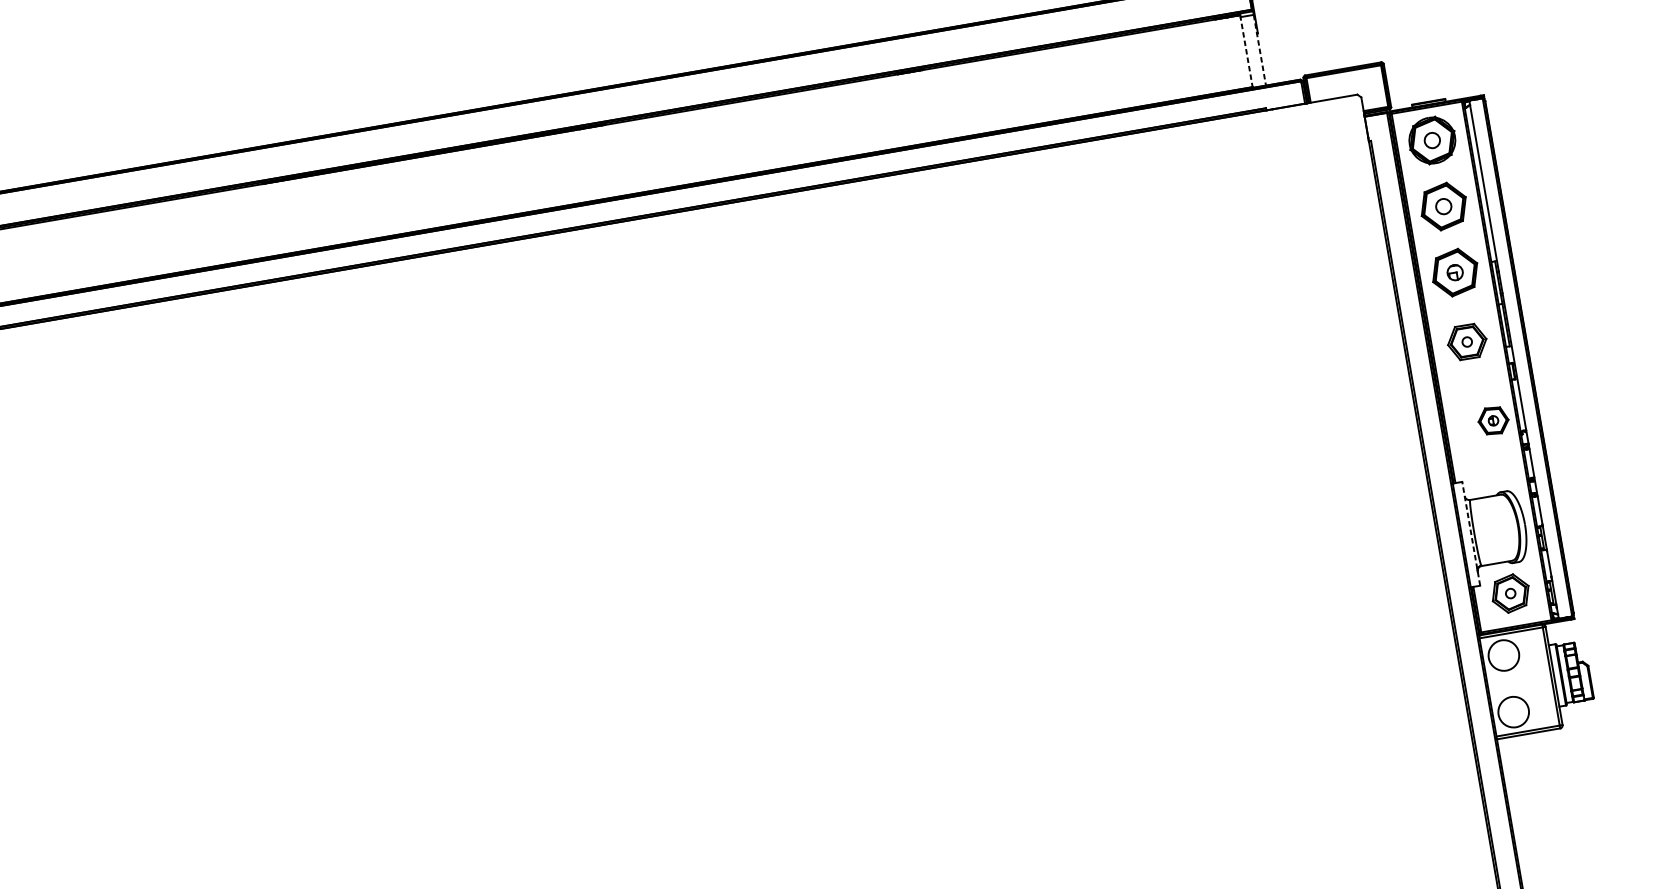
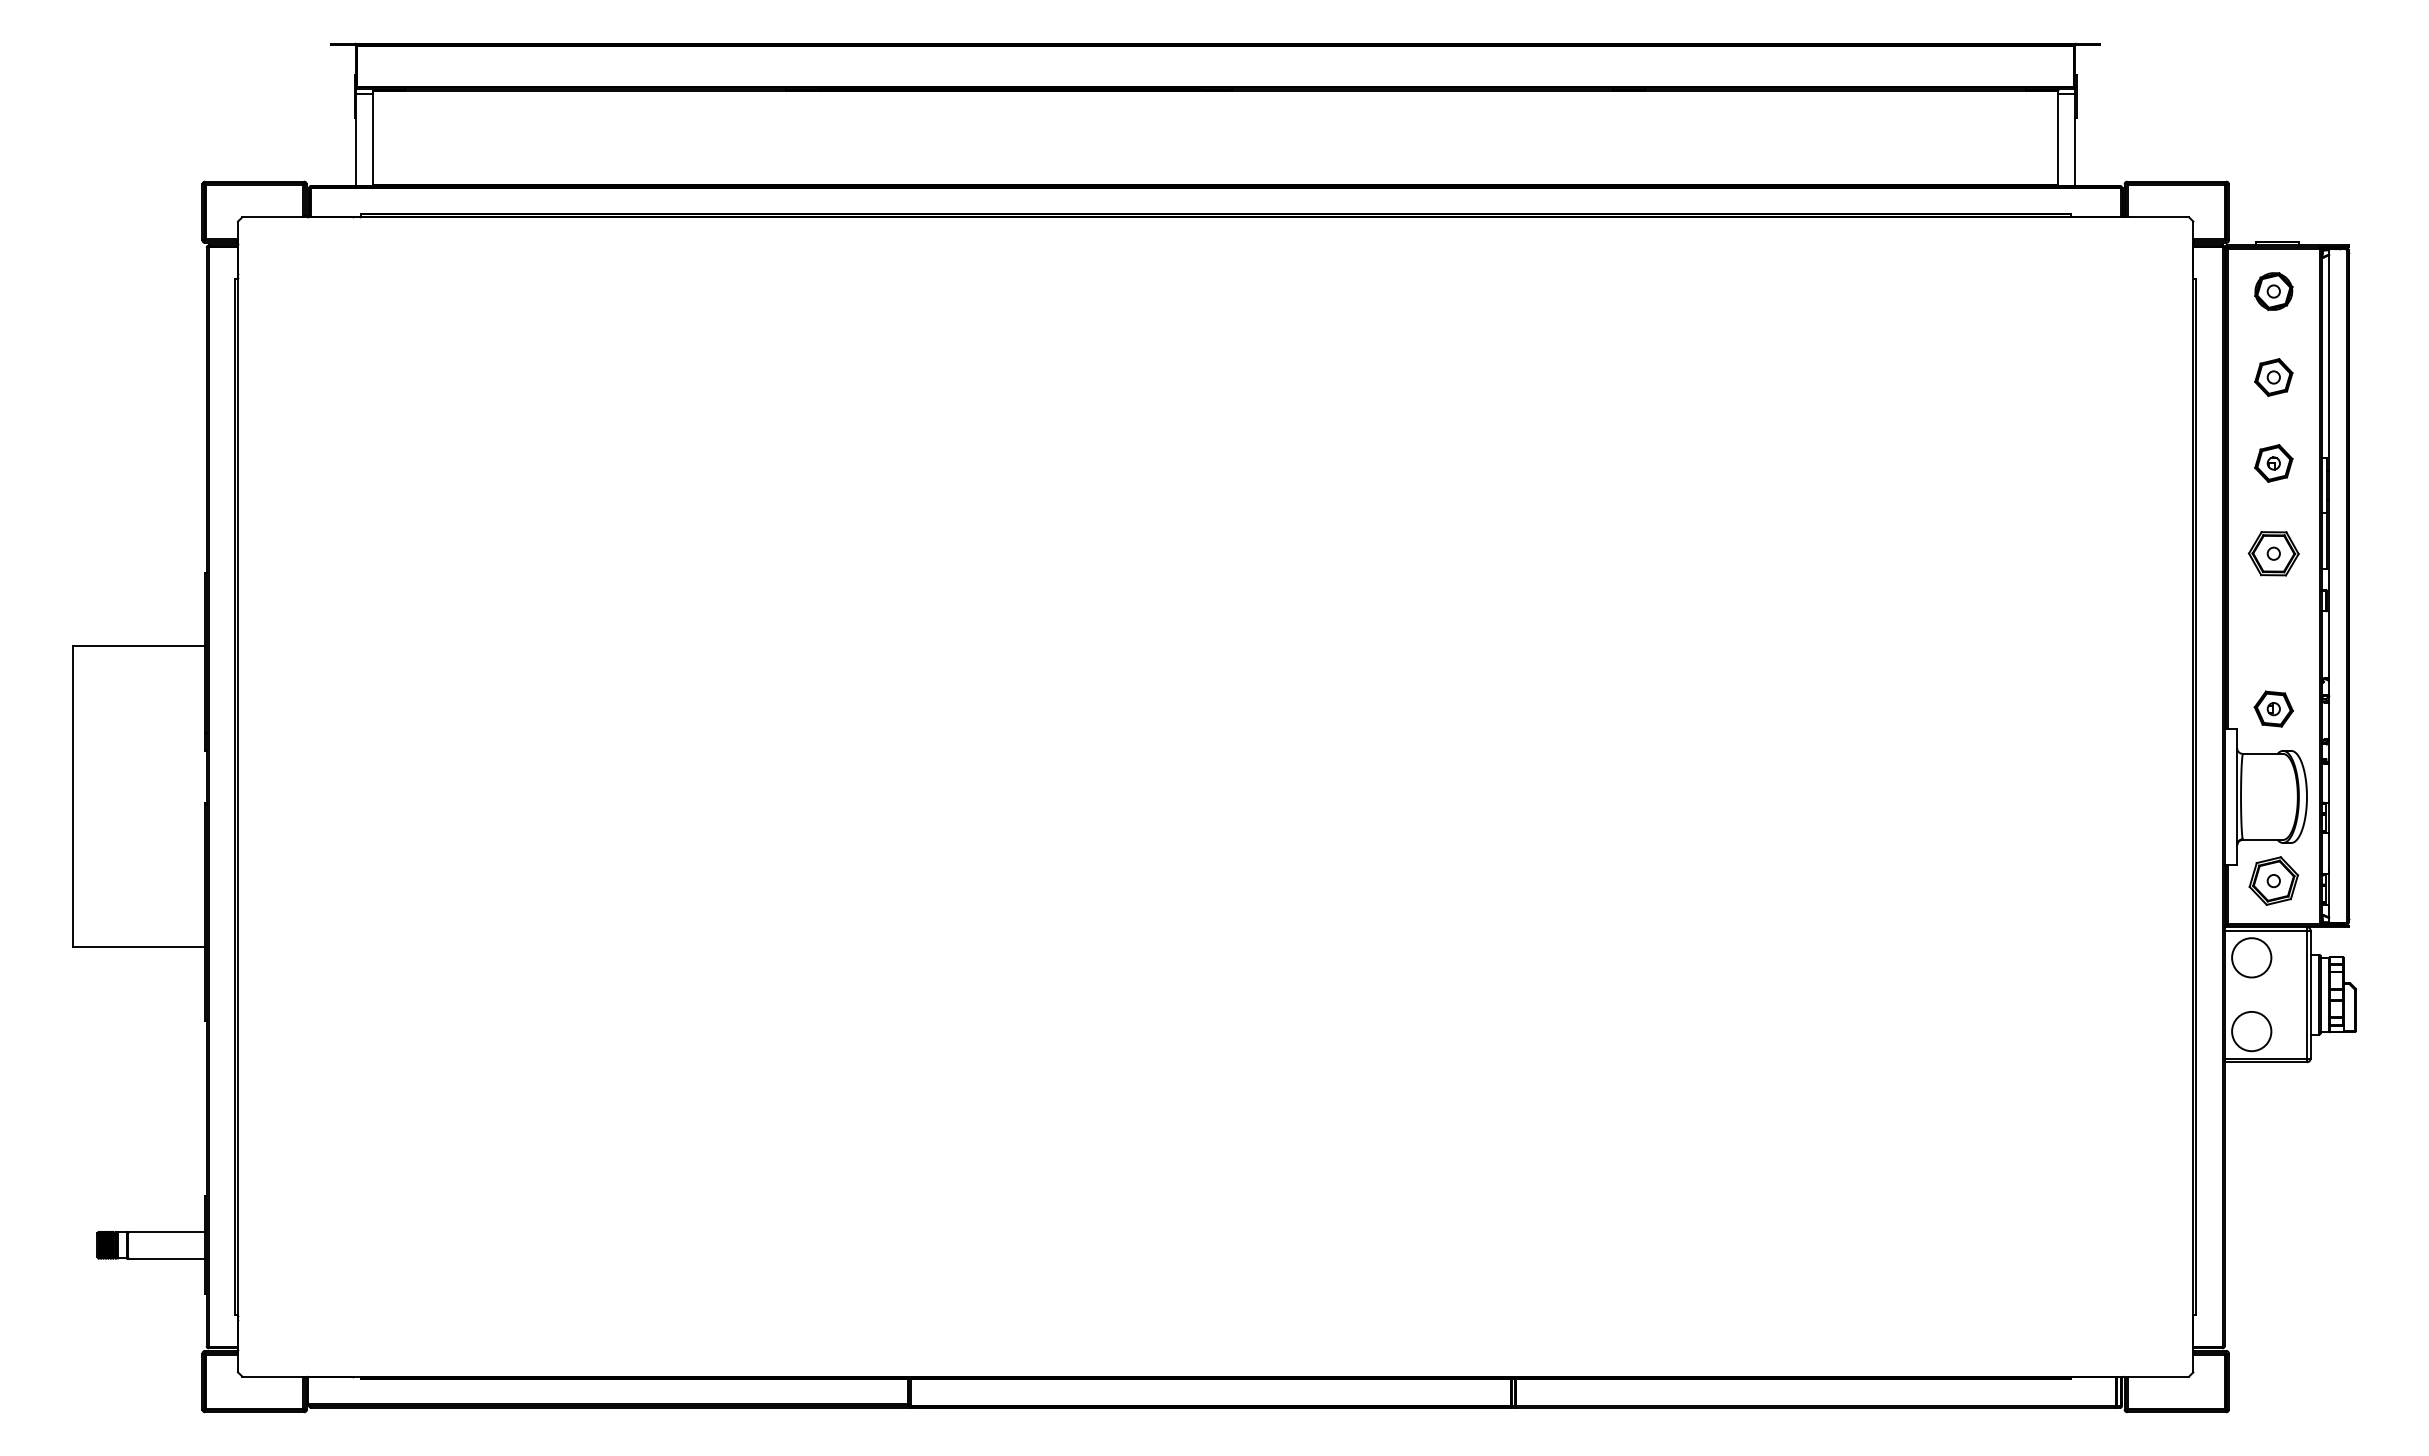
line: (1259, 50) -> (2075, 140), dashed -> solid
line: (1246, 51) -> (2058, 138), dashed -> solid
part: (1432, 140) -> (2273, 291), size x0.62
part: (1443, 206) -> (2273, 377), size x0.62
part: (1455, 272) -> (2273, 463), size x0.62
part: (1493, 420) -> (2273, 708), moved
line: (1470, 533) -> (2236, 796), dashed -> solid

